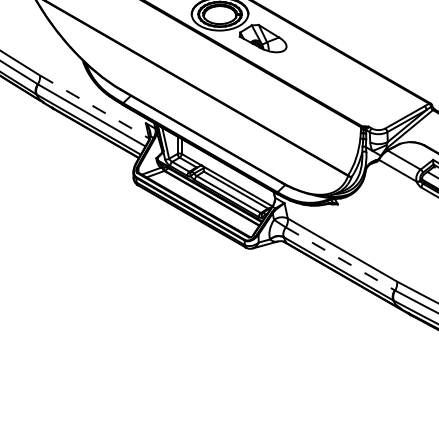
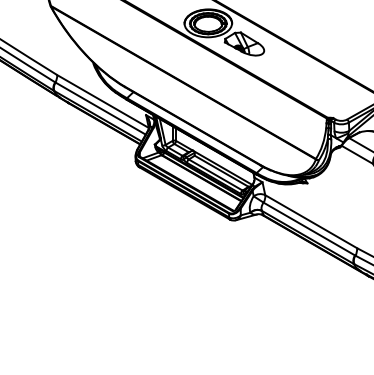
line: (94, 107) -> (102, 101), dashed -> solid
line: (340, 259) -> (309, 229), dashed -> solid

